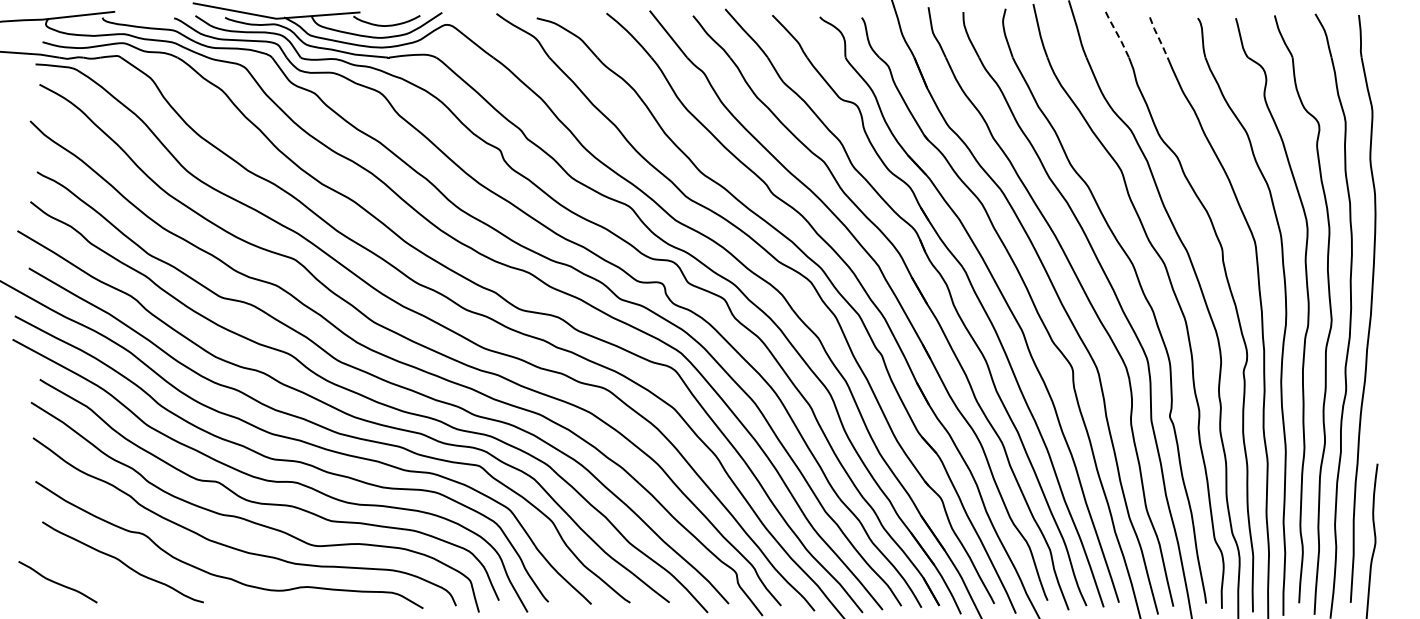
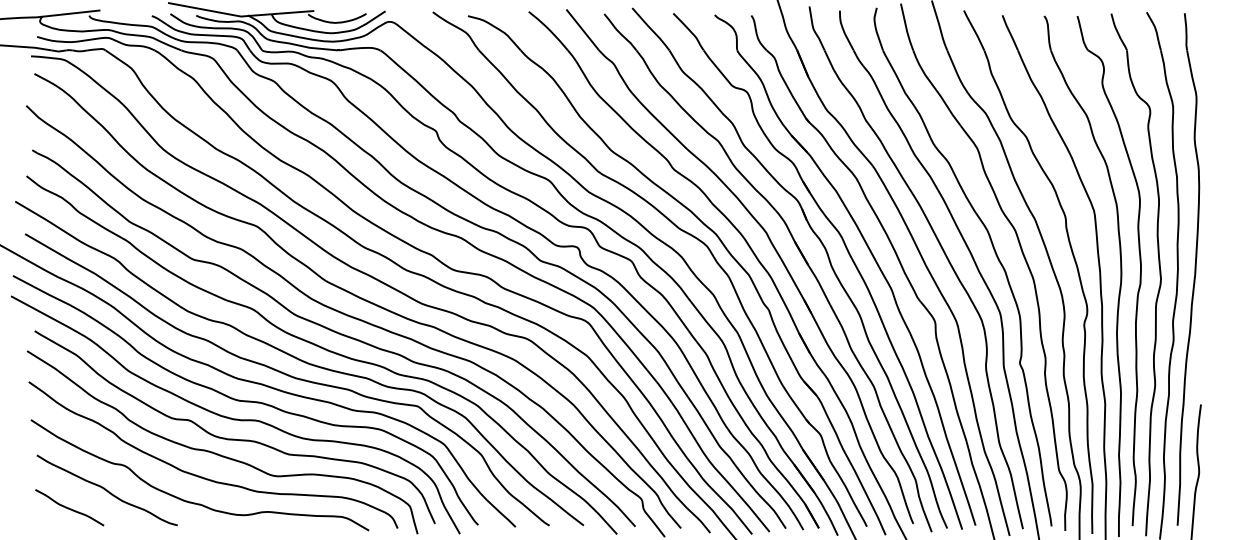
line: (1117, 34) -> (974, 30), dashed -> solid
line: (1158, 37) -> (1010, 32), dashed -> solid
curve: (57, 582) -> (69, 508), moved

